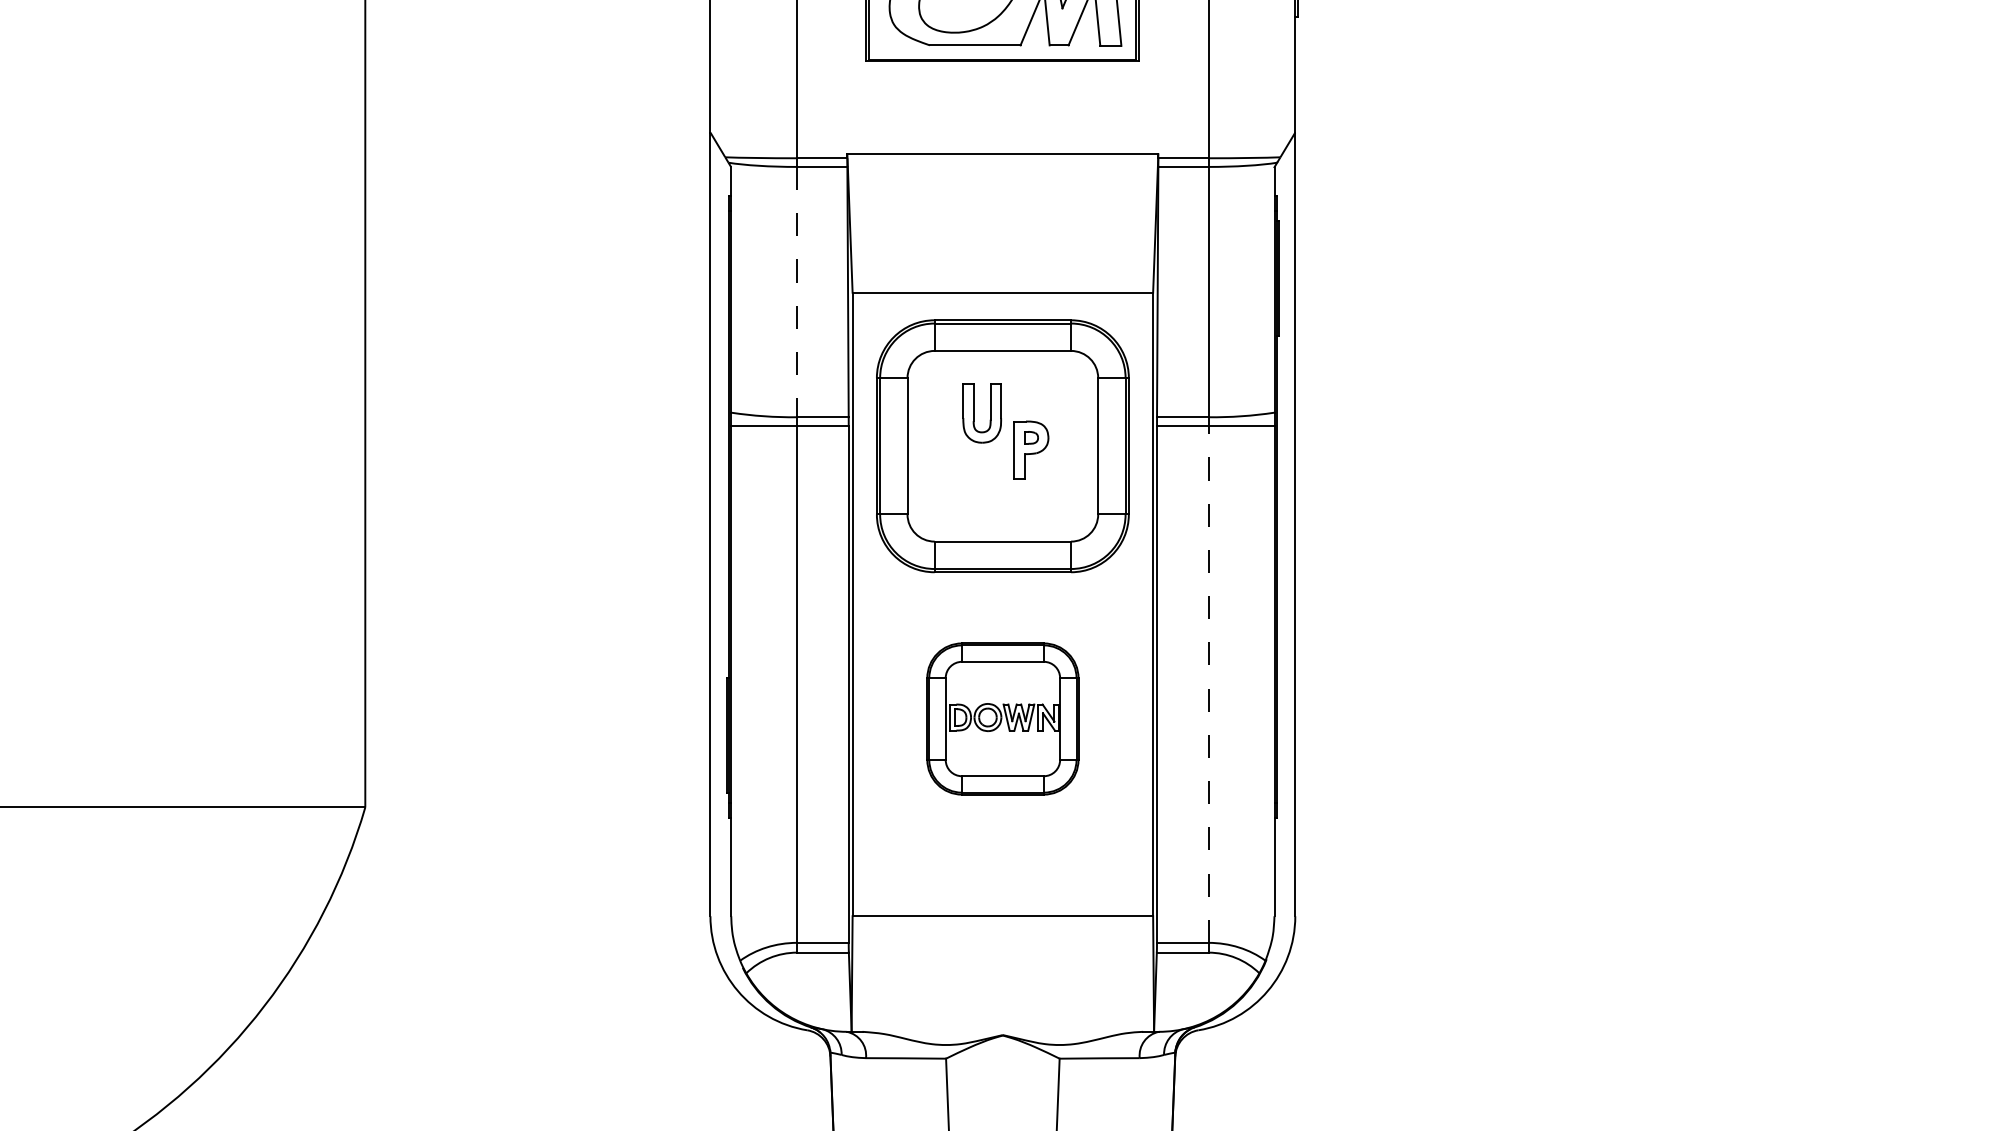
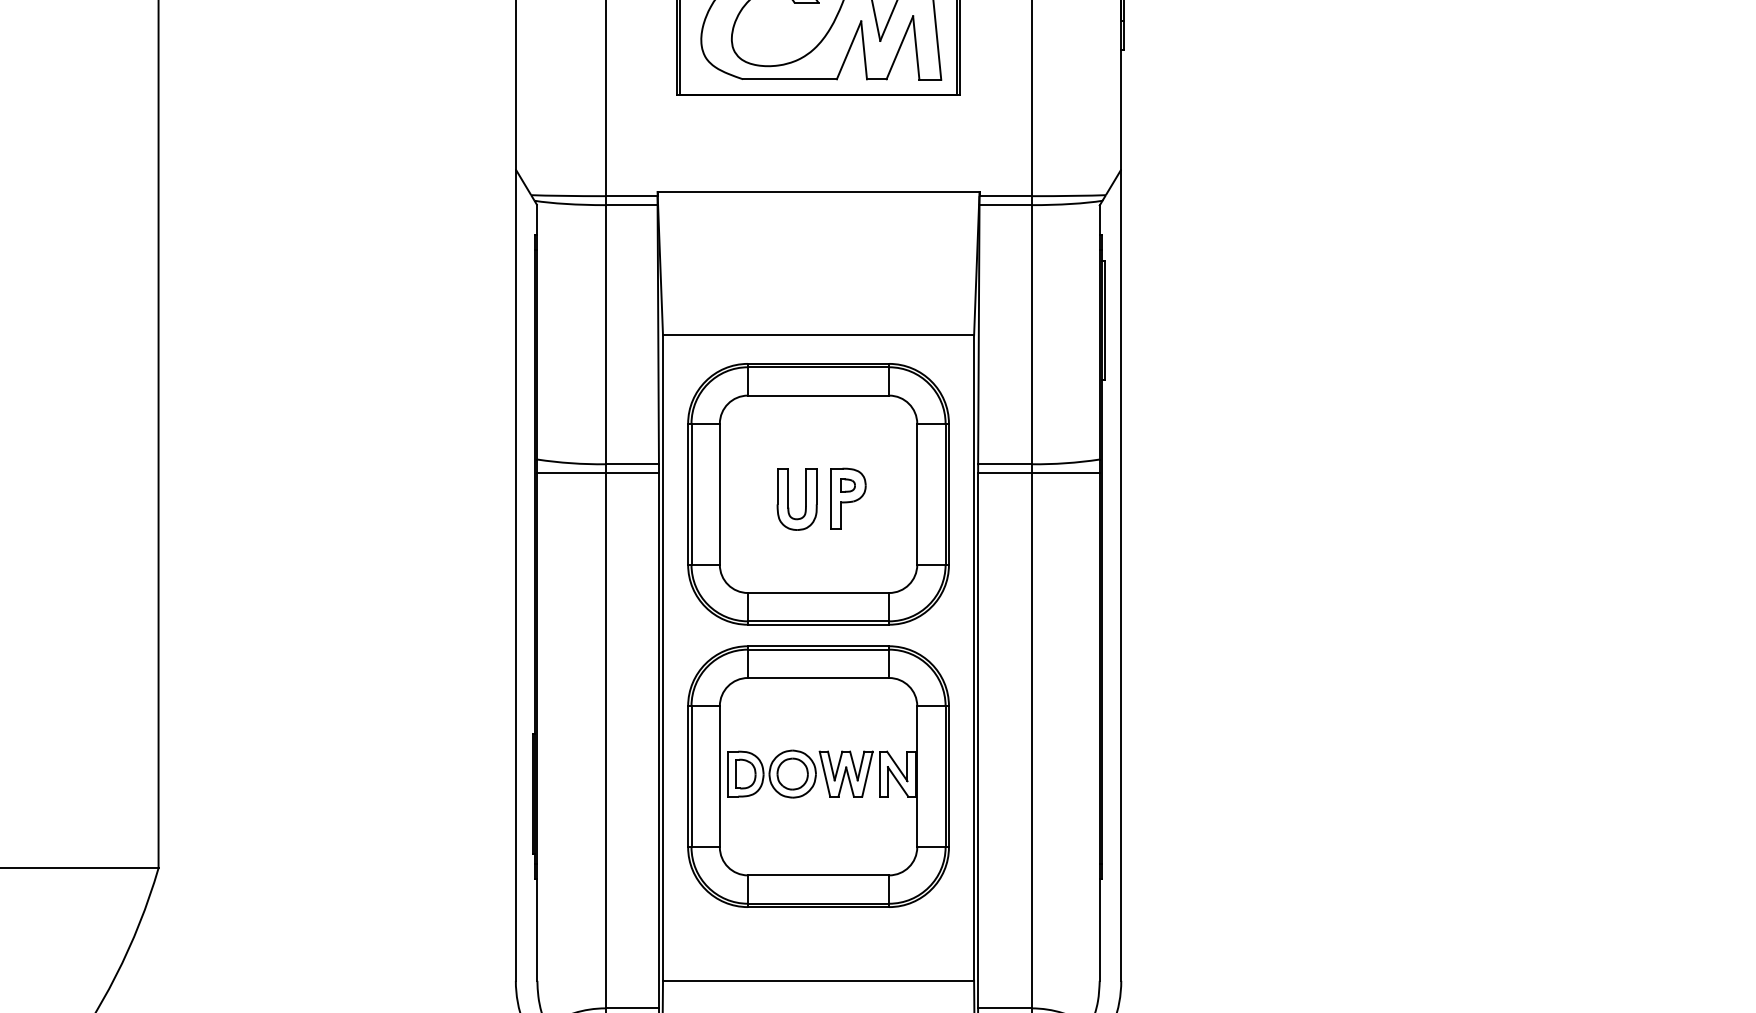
line: (797, 292) -> (605, 335), dashed -> solid
part: (974, 413) -> (789, 499), moved
line: (1208, 683) -> (1031, 739), dashed -> solid
part: (1002, 718) -> (818, 776), size x1.67

